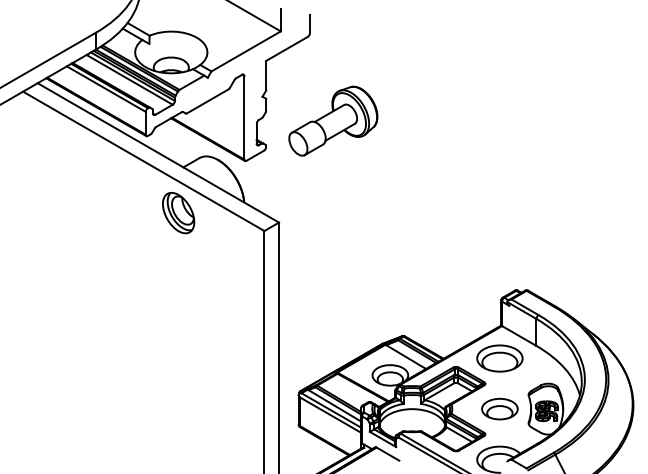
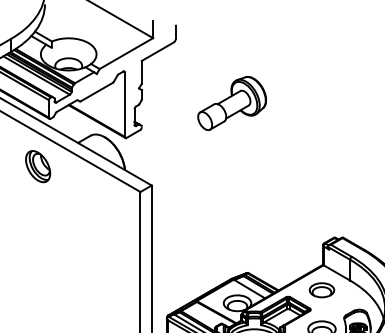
part: (333, 120) -> (232, 102), moved
part: (178, 212) -> (38, 166), moved
part: (499, 358) -> (321, 290), size x0.7

